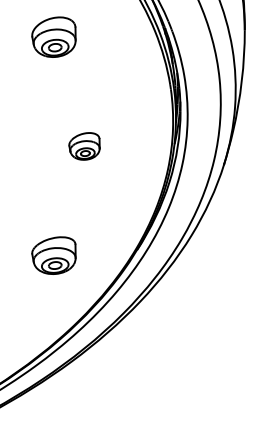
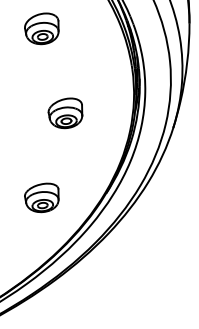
part: (84, 146) -> (65, 113), size x1.43

